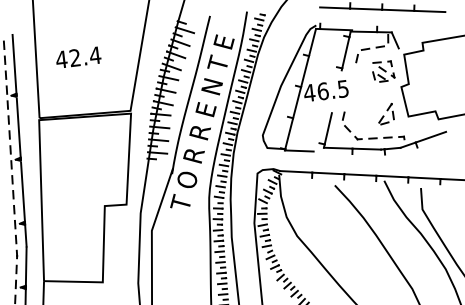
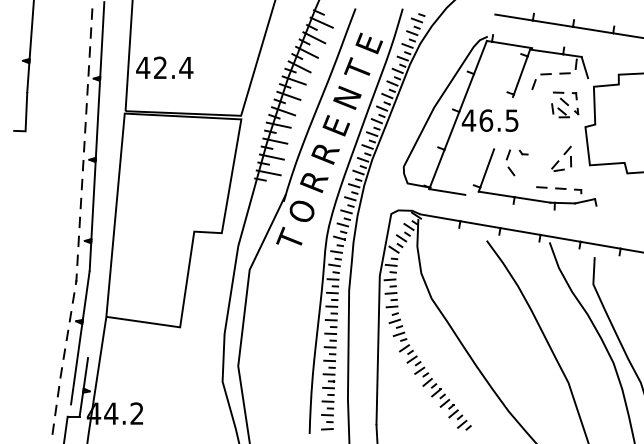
text: (78, 57) -> (164, 67), moved
part: (358, 137) -> (523, 152), moved
line: (430, 137) -> (614, 194), removed

